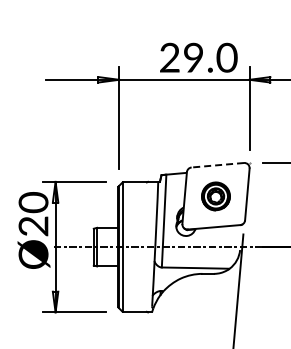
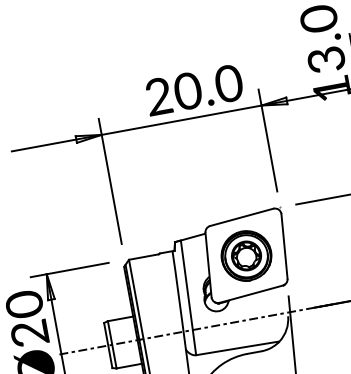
text: (193, 58) -> (187, 92), 29.0 -> 20.0
line: (217, 165) -> (241, 217), dashed -> solid
part: (215, 196) -> (245, 256), size x1.43

